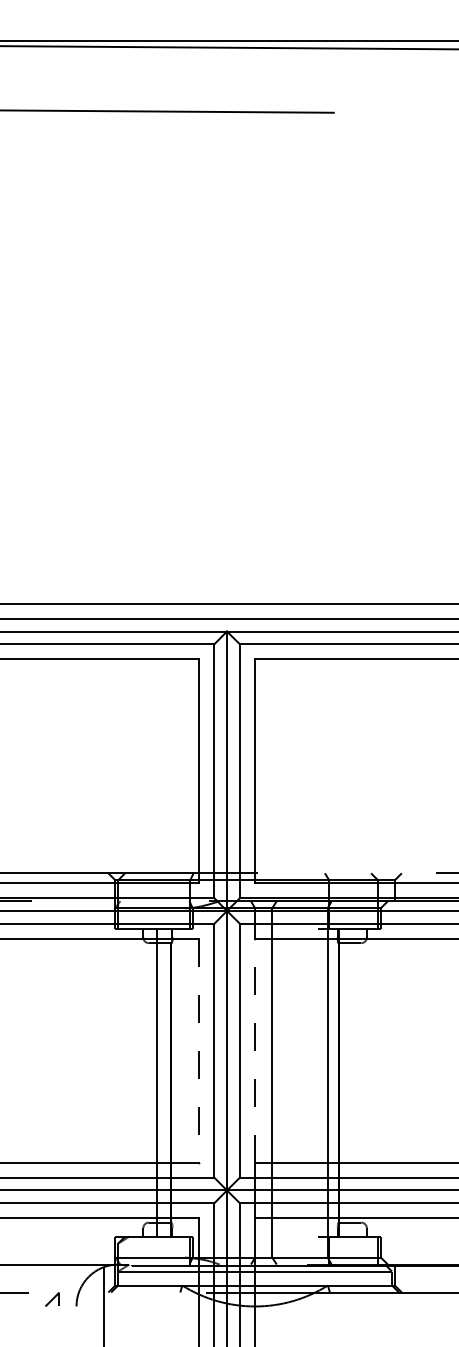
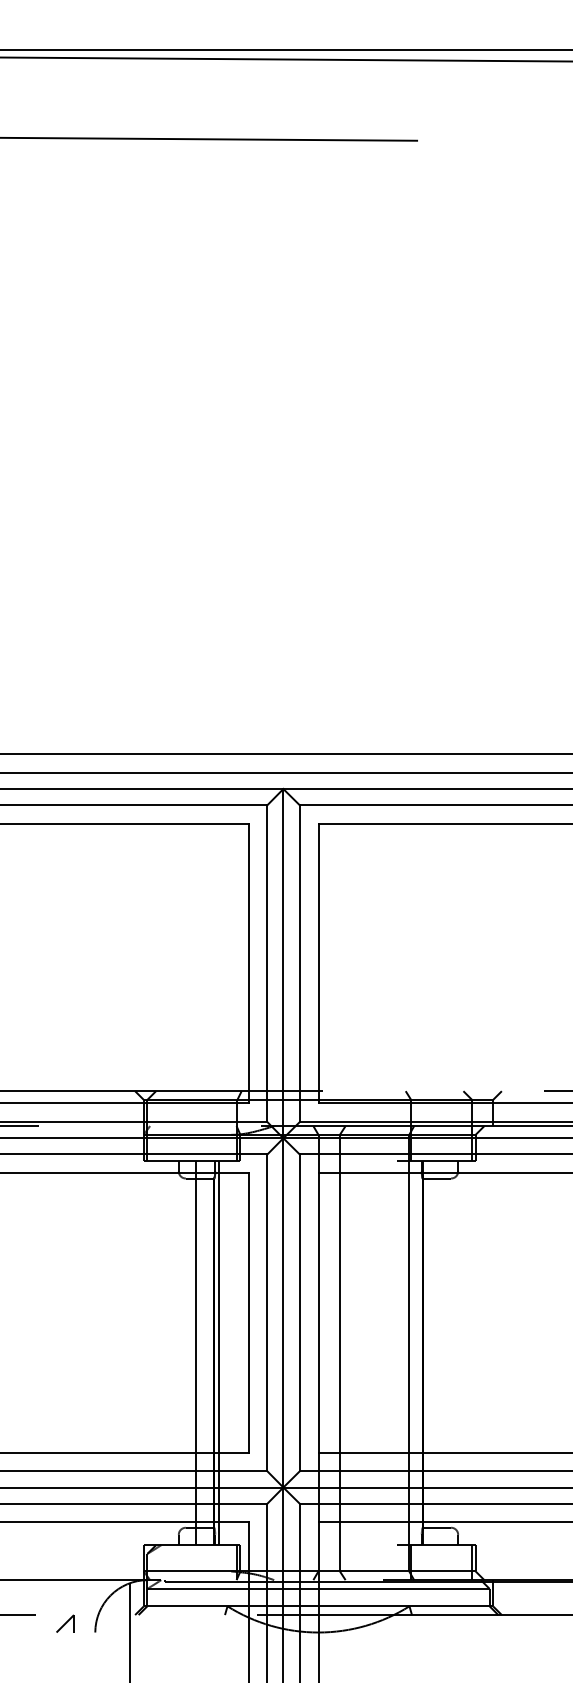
line: (199, 1050) -> (248, 1312), dashed -> solid
line: (255, 1050) -> (318, 1312), dashed -> solid
line: (175, 1083) -> (218, 1353), added

